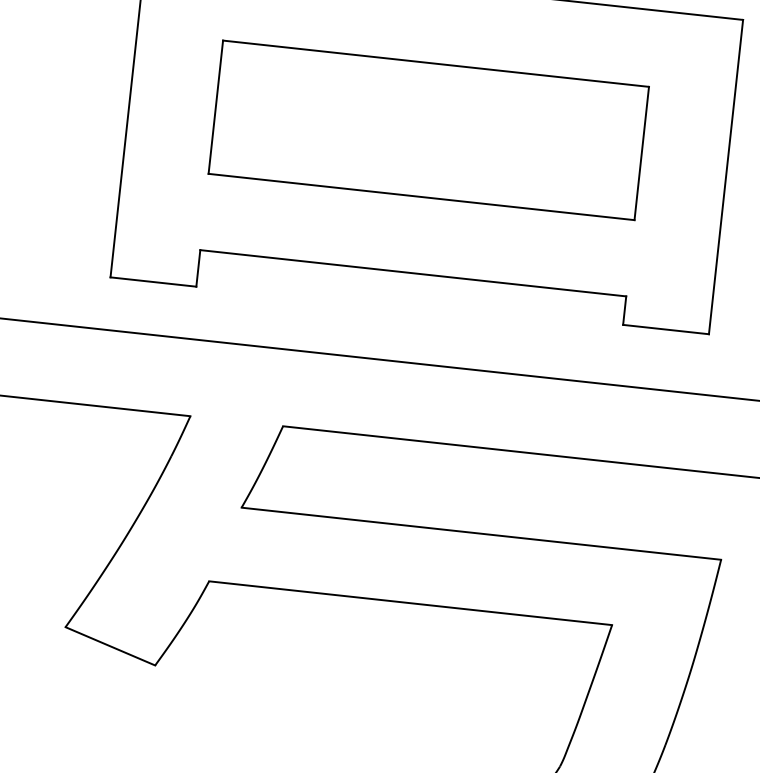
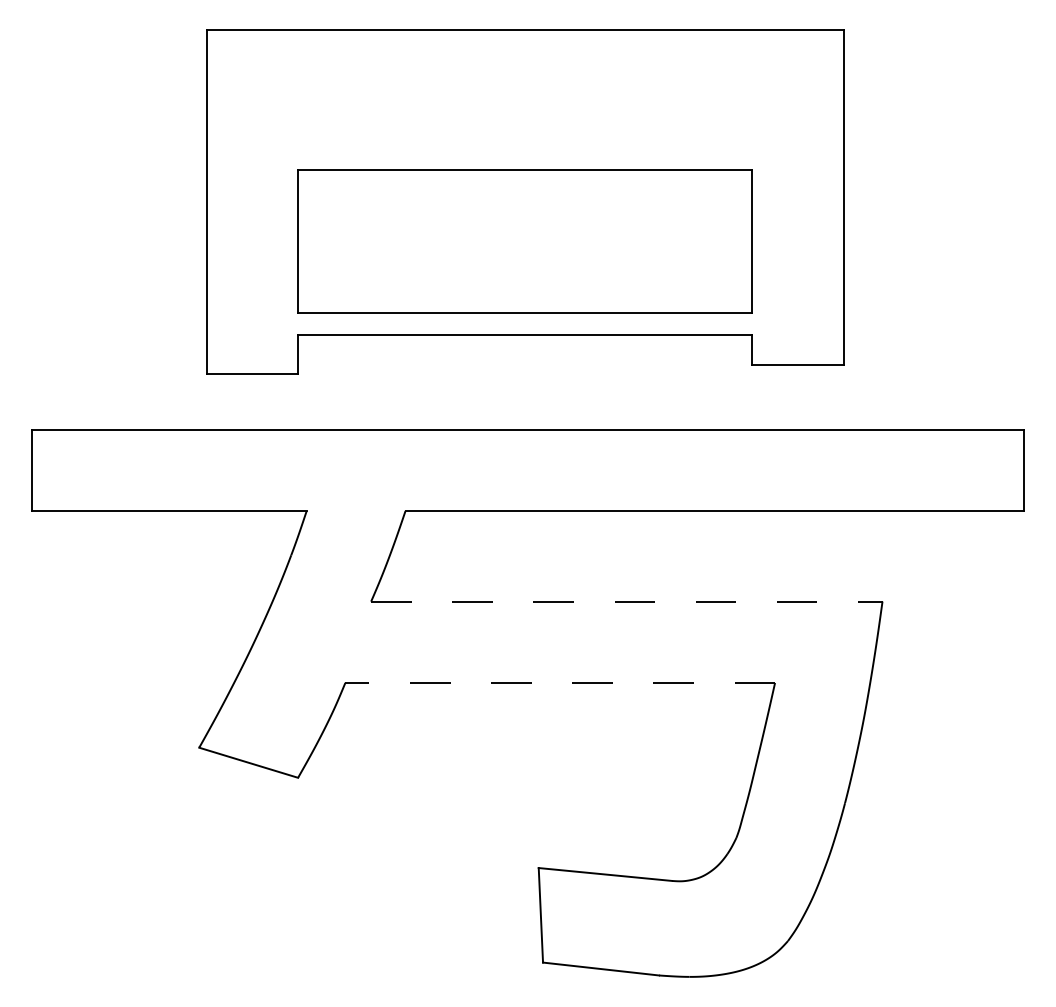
part: (428, 130) -> (524, 241), moved
line: (481, 533) -> (626, 601), solid -> dashed
line: (410, 602) -> (560, 682), solid -> dashed

